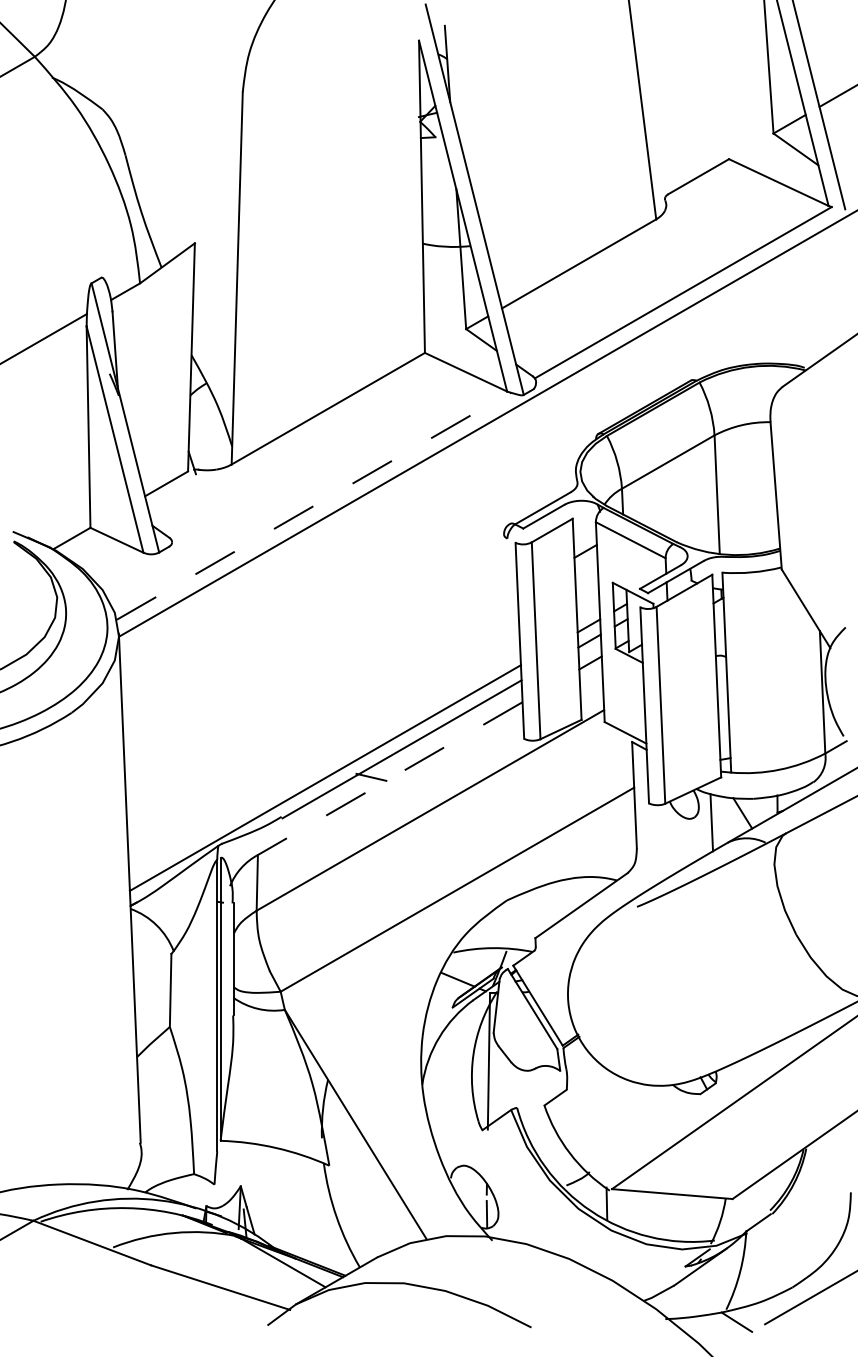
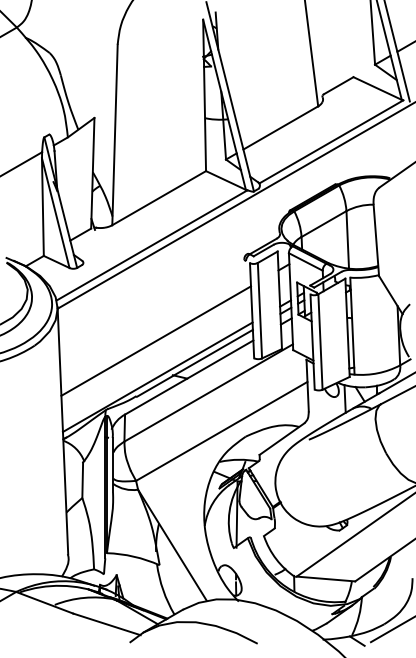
line: (314, 506) -> (152, 245), dashed -> solid
line: (320, 702) -> (155, 340), added
line: (388, 778) -> (188, 377), dashed -> solid

